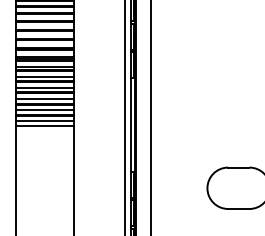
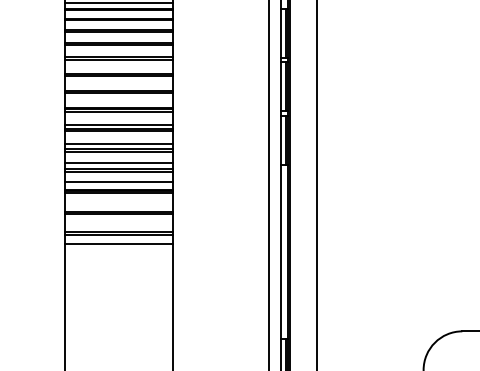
line: (44, 98) -> (119, 202), removed
line: (44, 109) -> (119, 222), removed
line: (44, 125) -> (119, 252), removed

